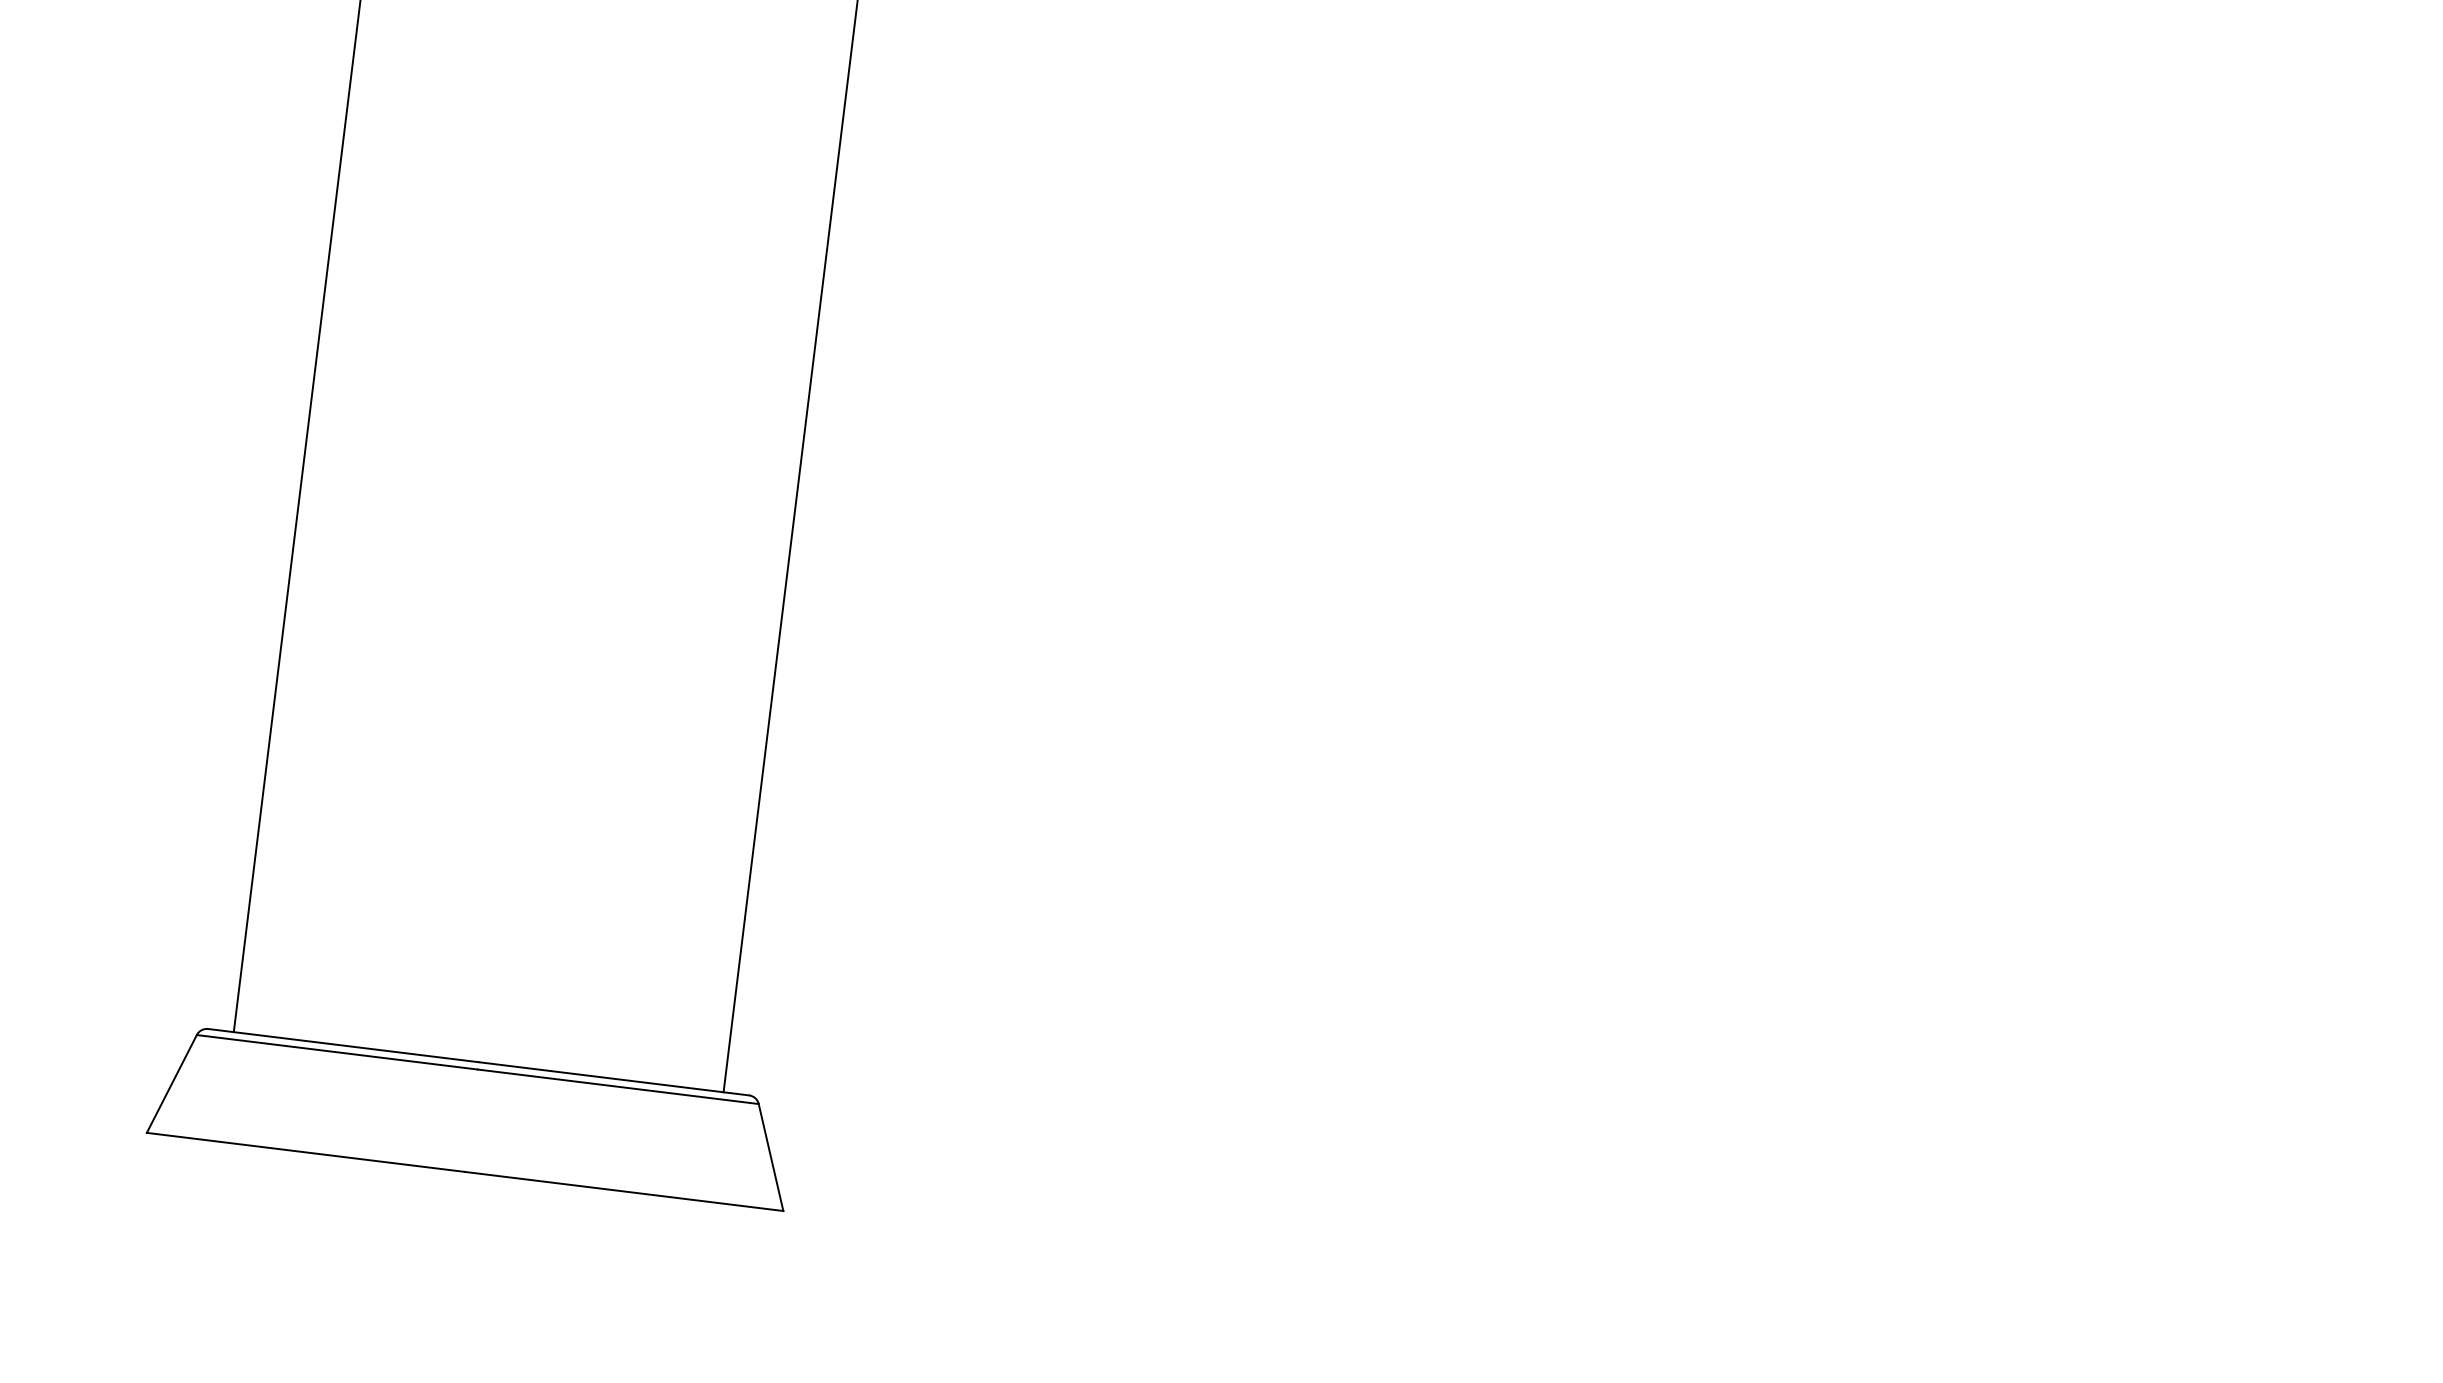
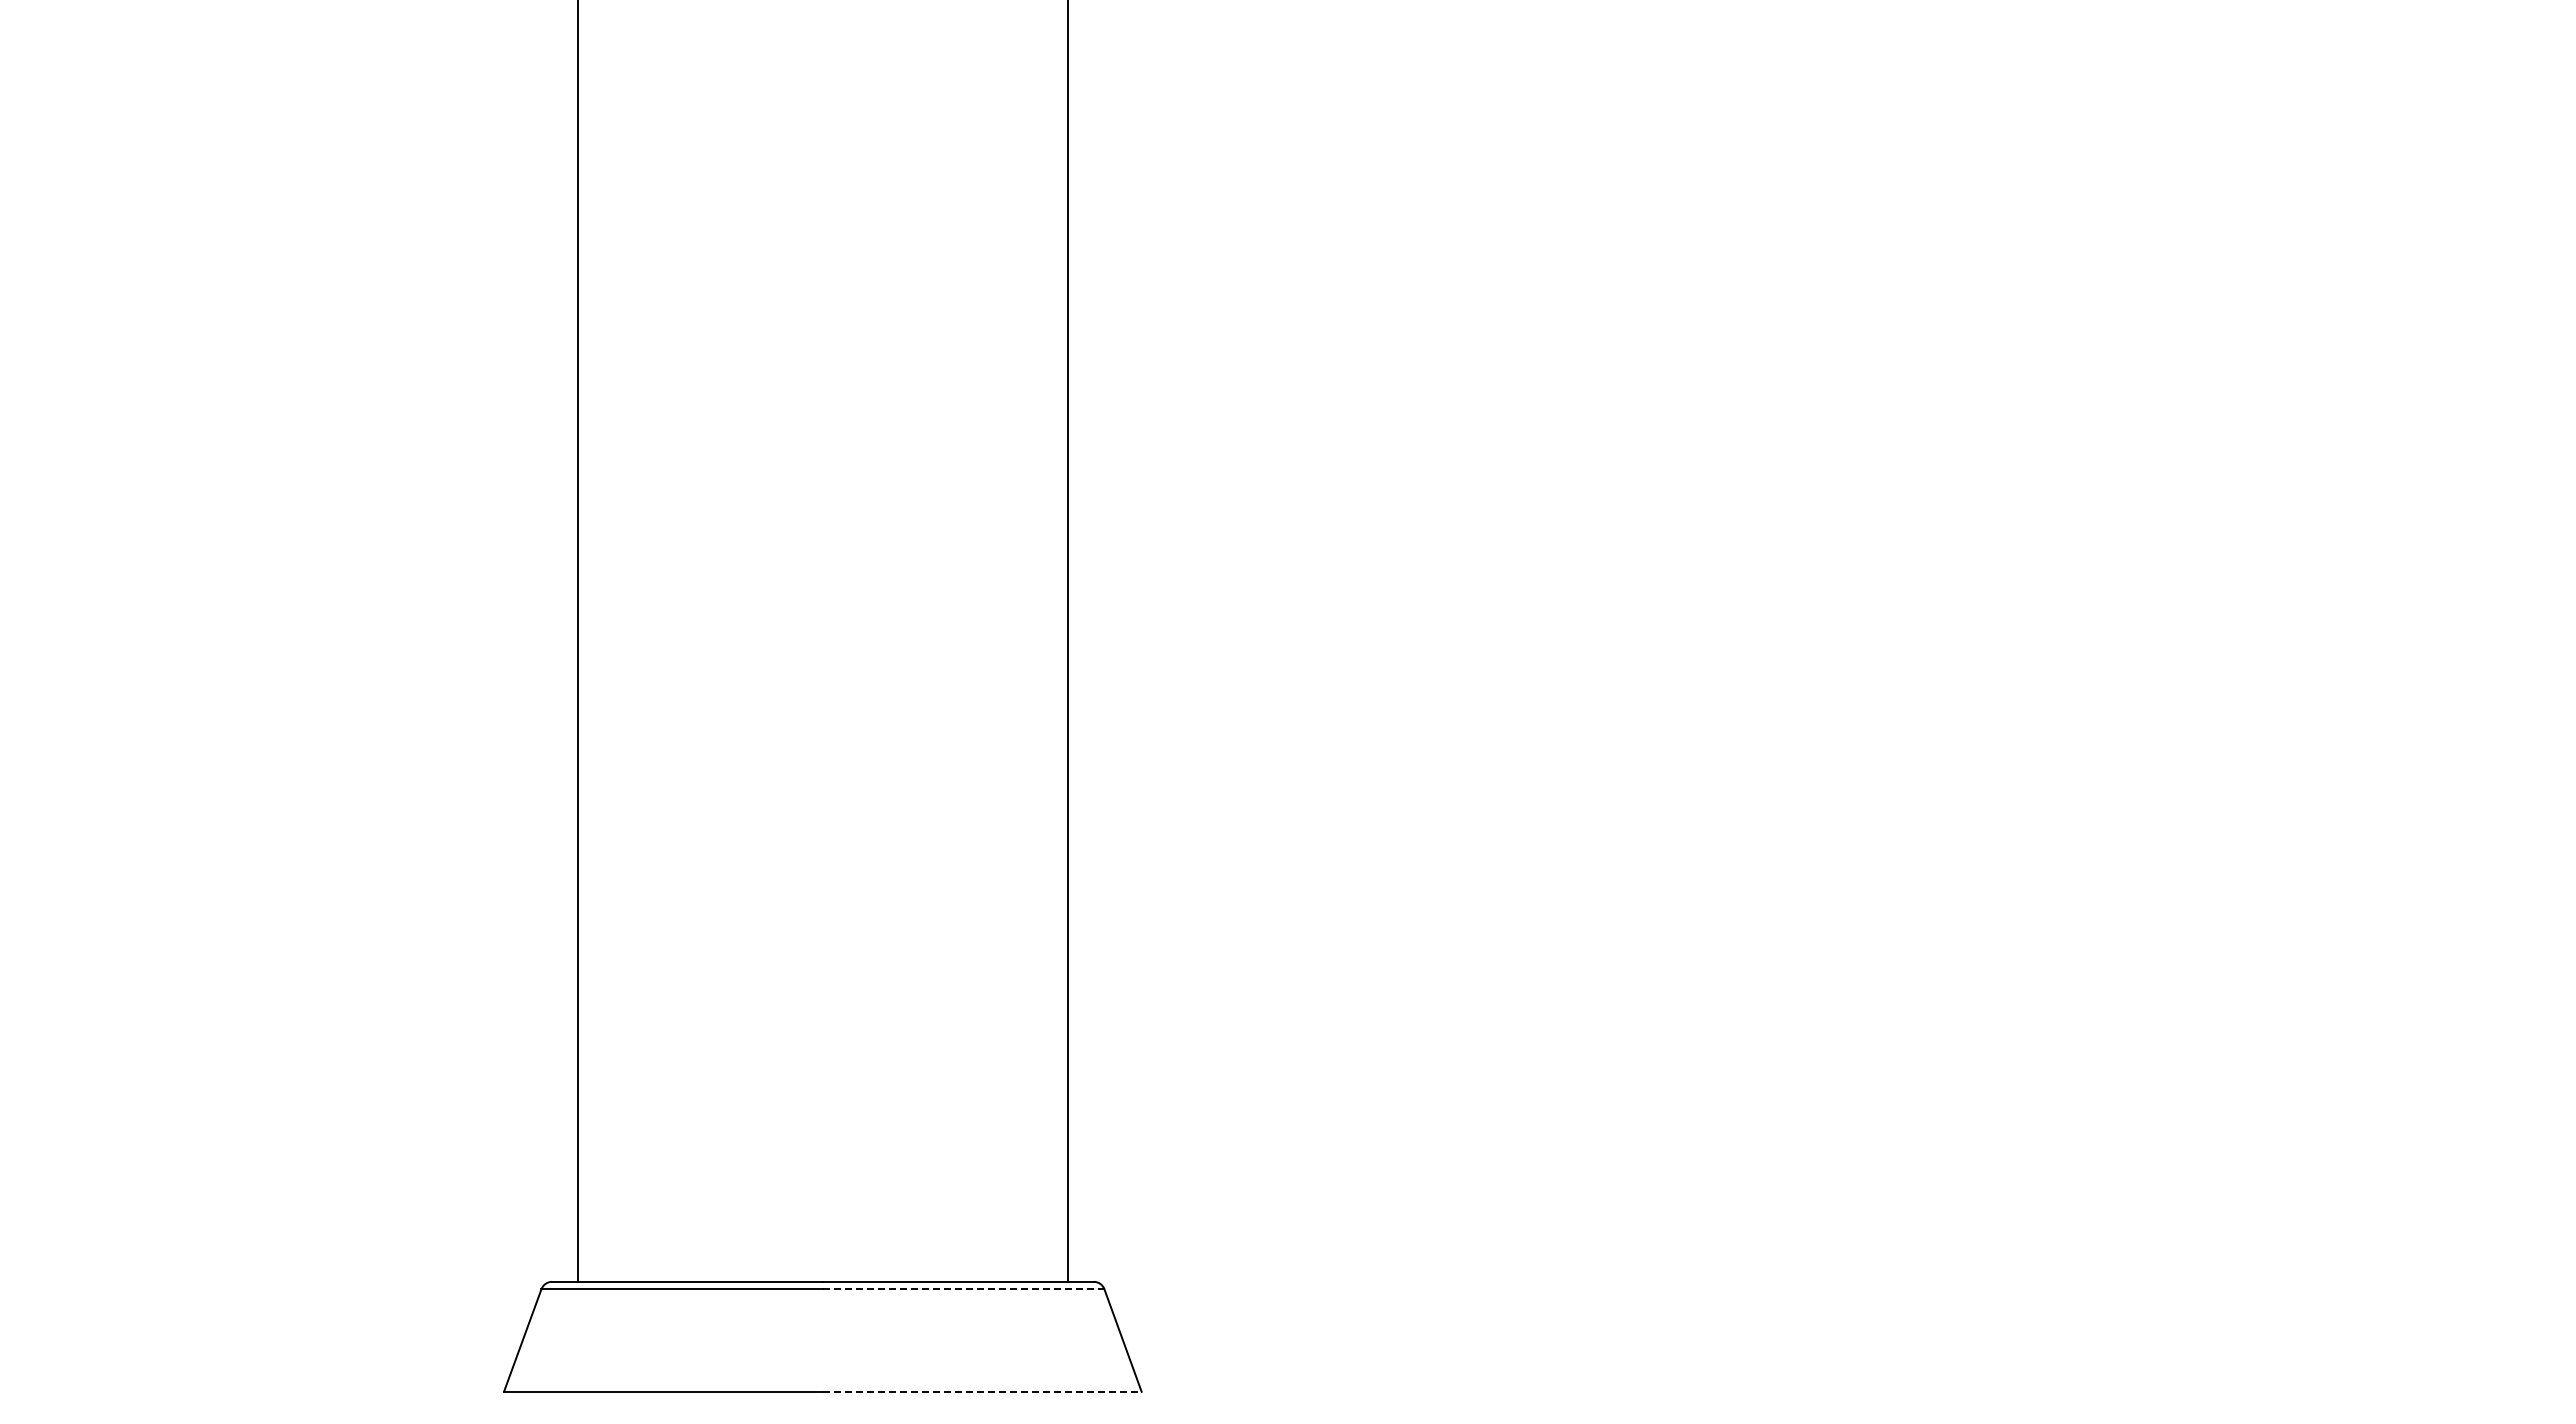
line: (618, 1087) -> (963, 1289), solid -> dashed
line: (624, 1191) -> (982, 1391), solid -> dashed

